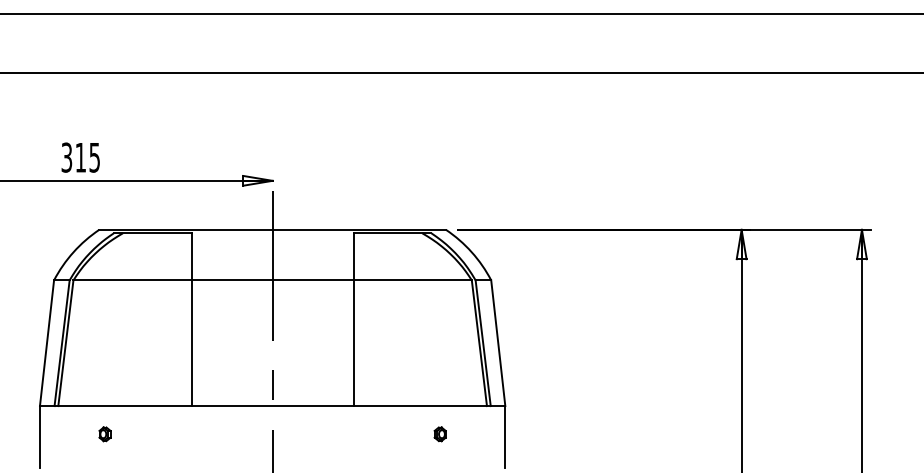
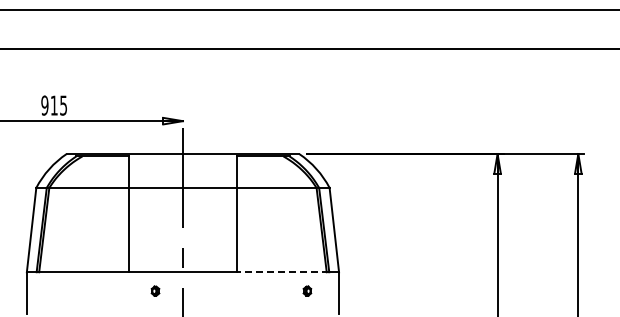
text: (66, 157) -> (44, 105), 315 -> 915
line: (422, 406) -> (283, 272), solid -> dashed
part: (105, 433) -> (155, 290), moved
part: (440, 433) -> (307, 290), moved

